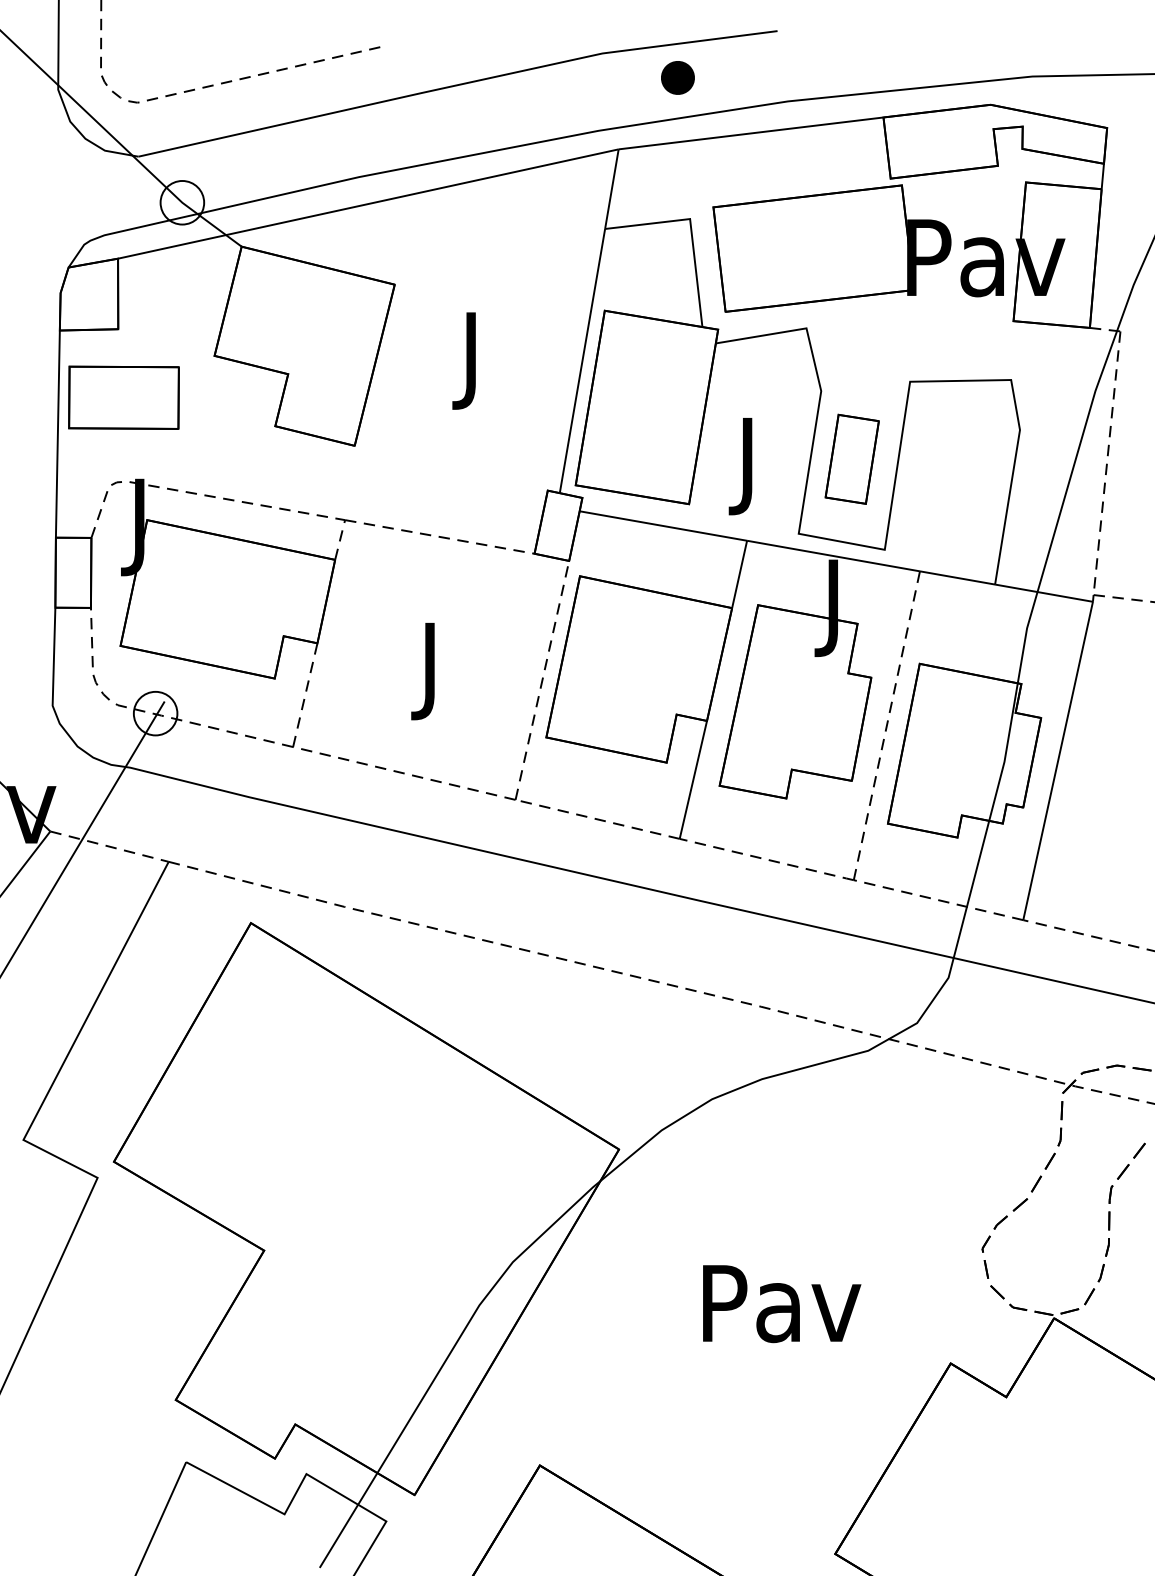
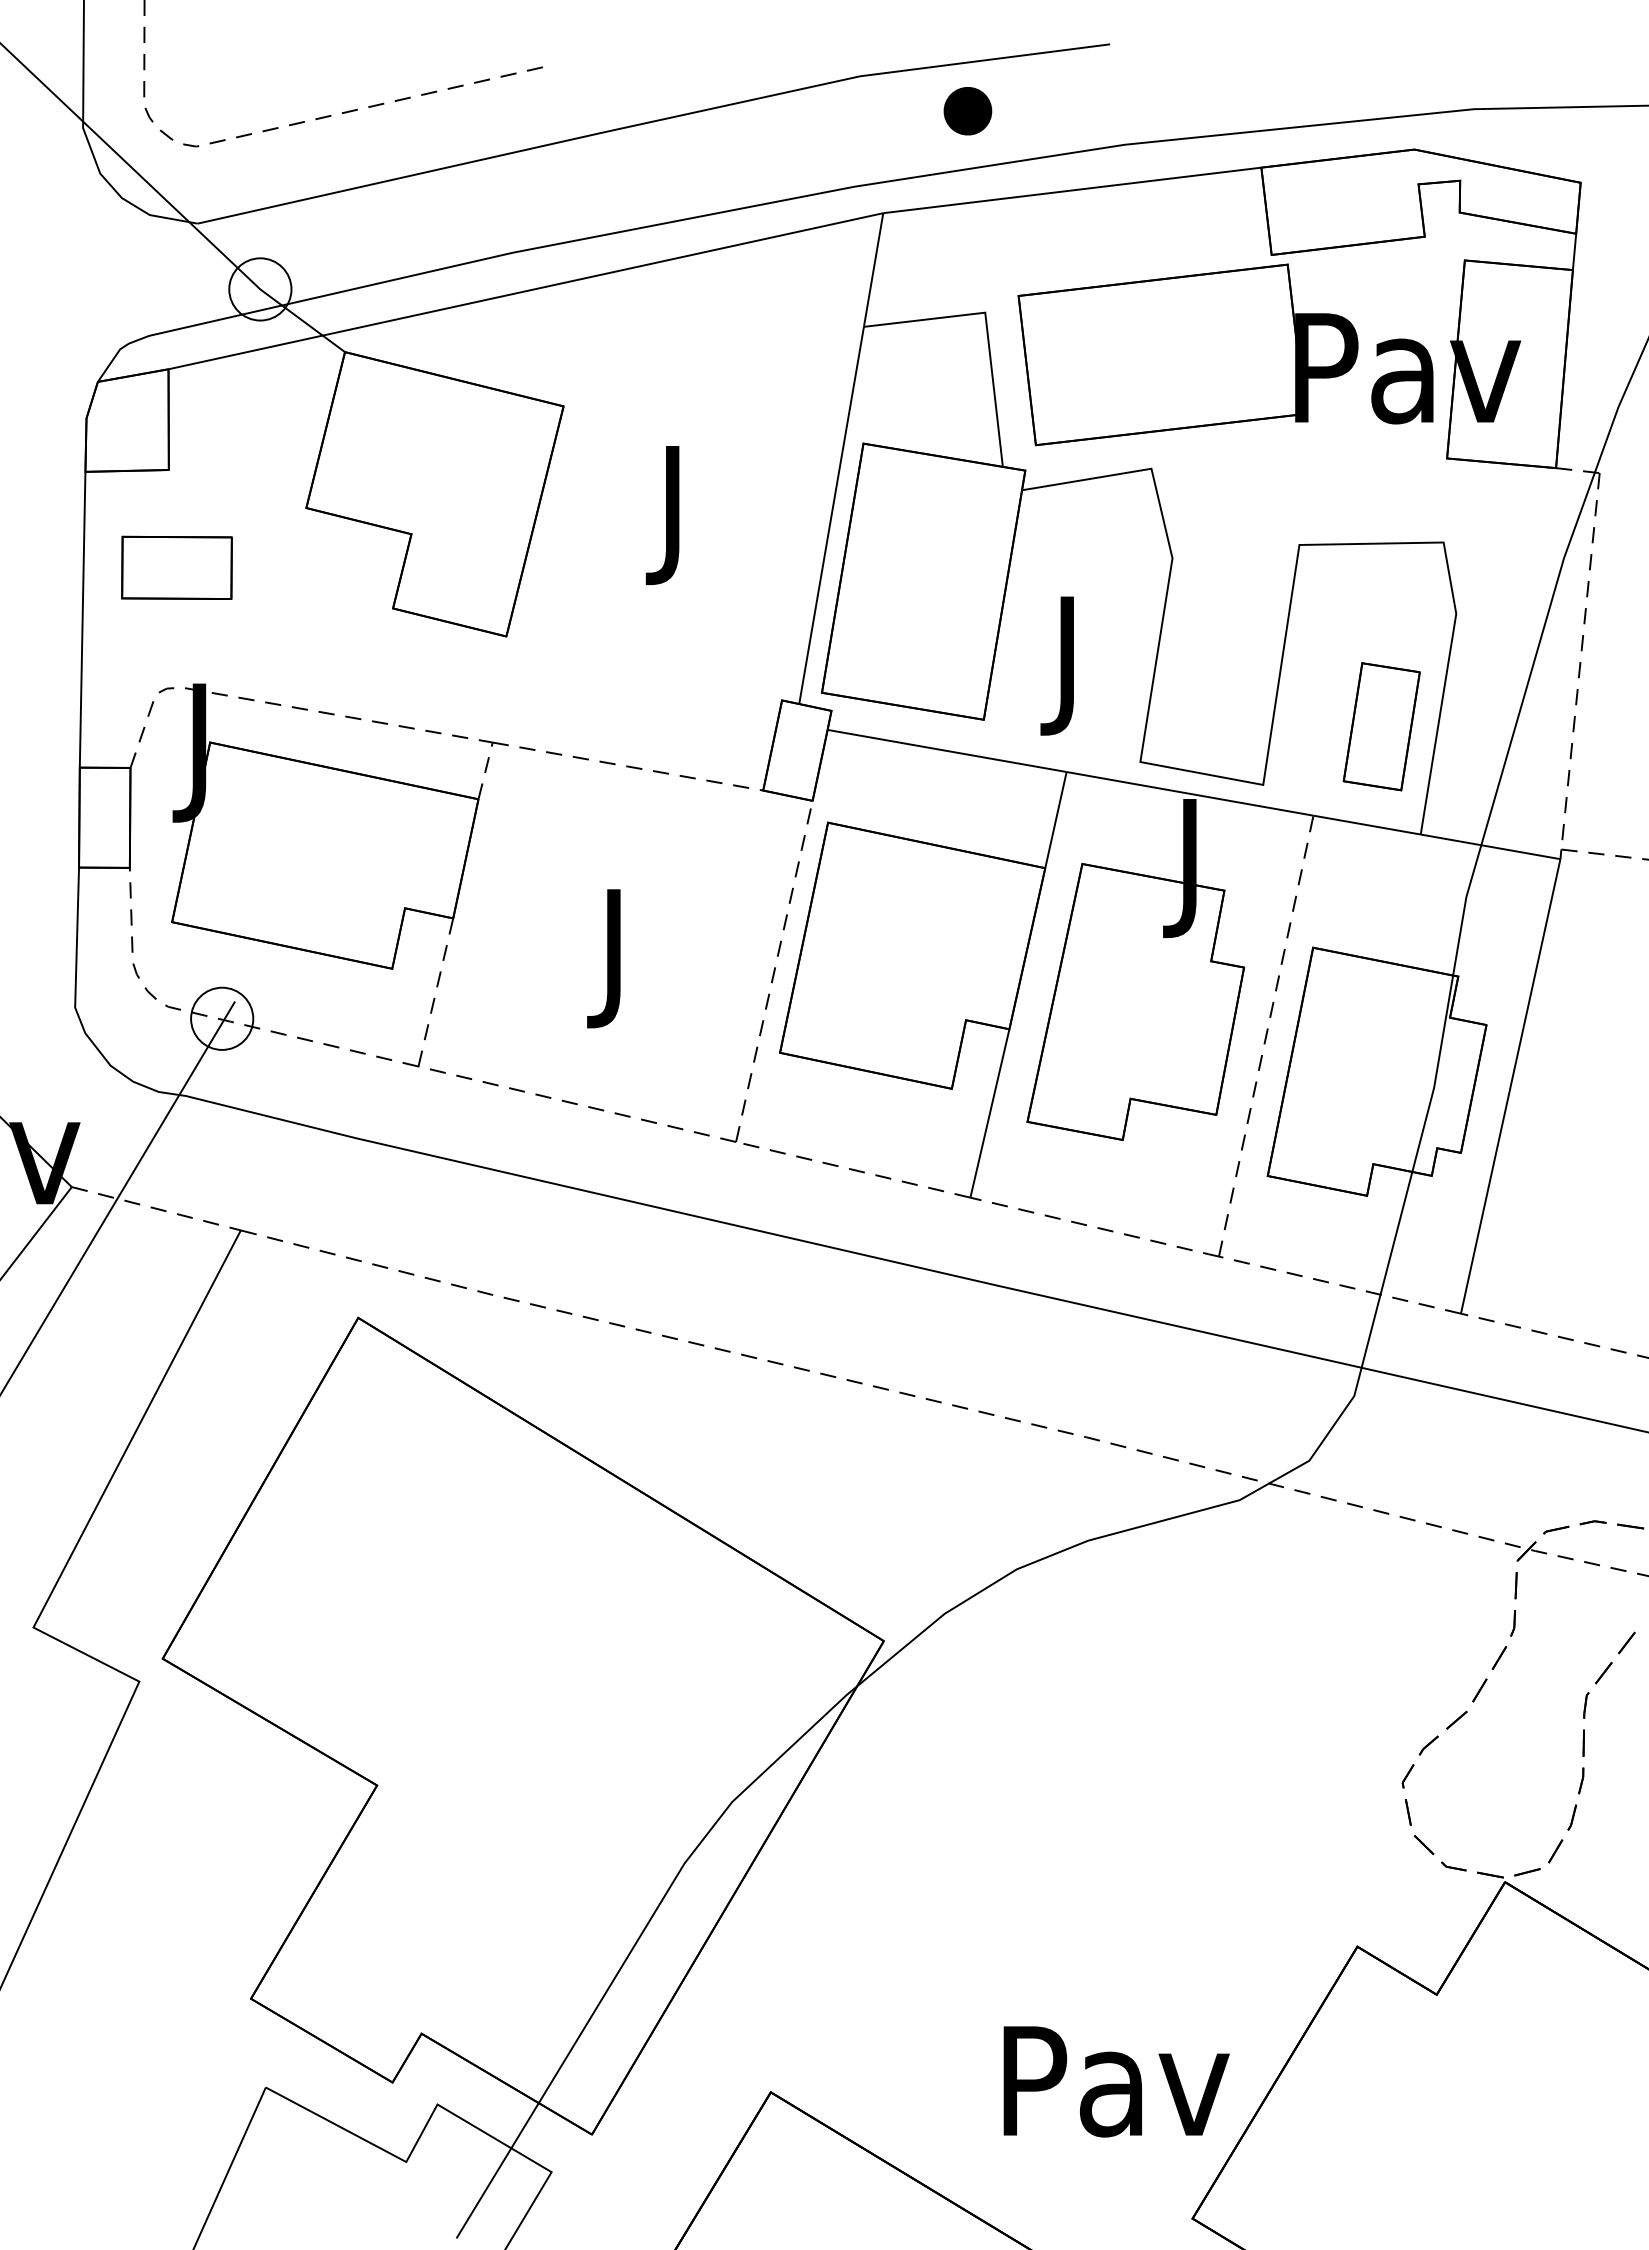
part: (123, 397) -> (176, 567), size x0.7
part: (852, 459) -> (1381, 726), moved
text: (782, 1303) -> (1116, 2081), moved

